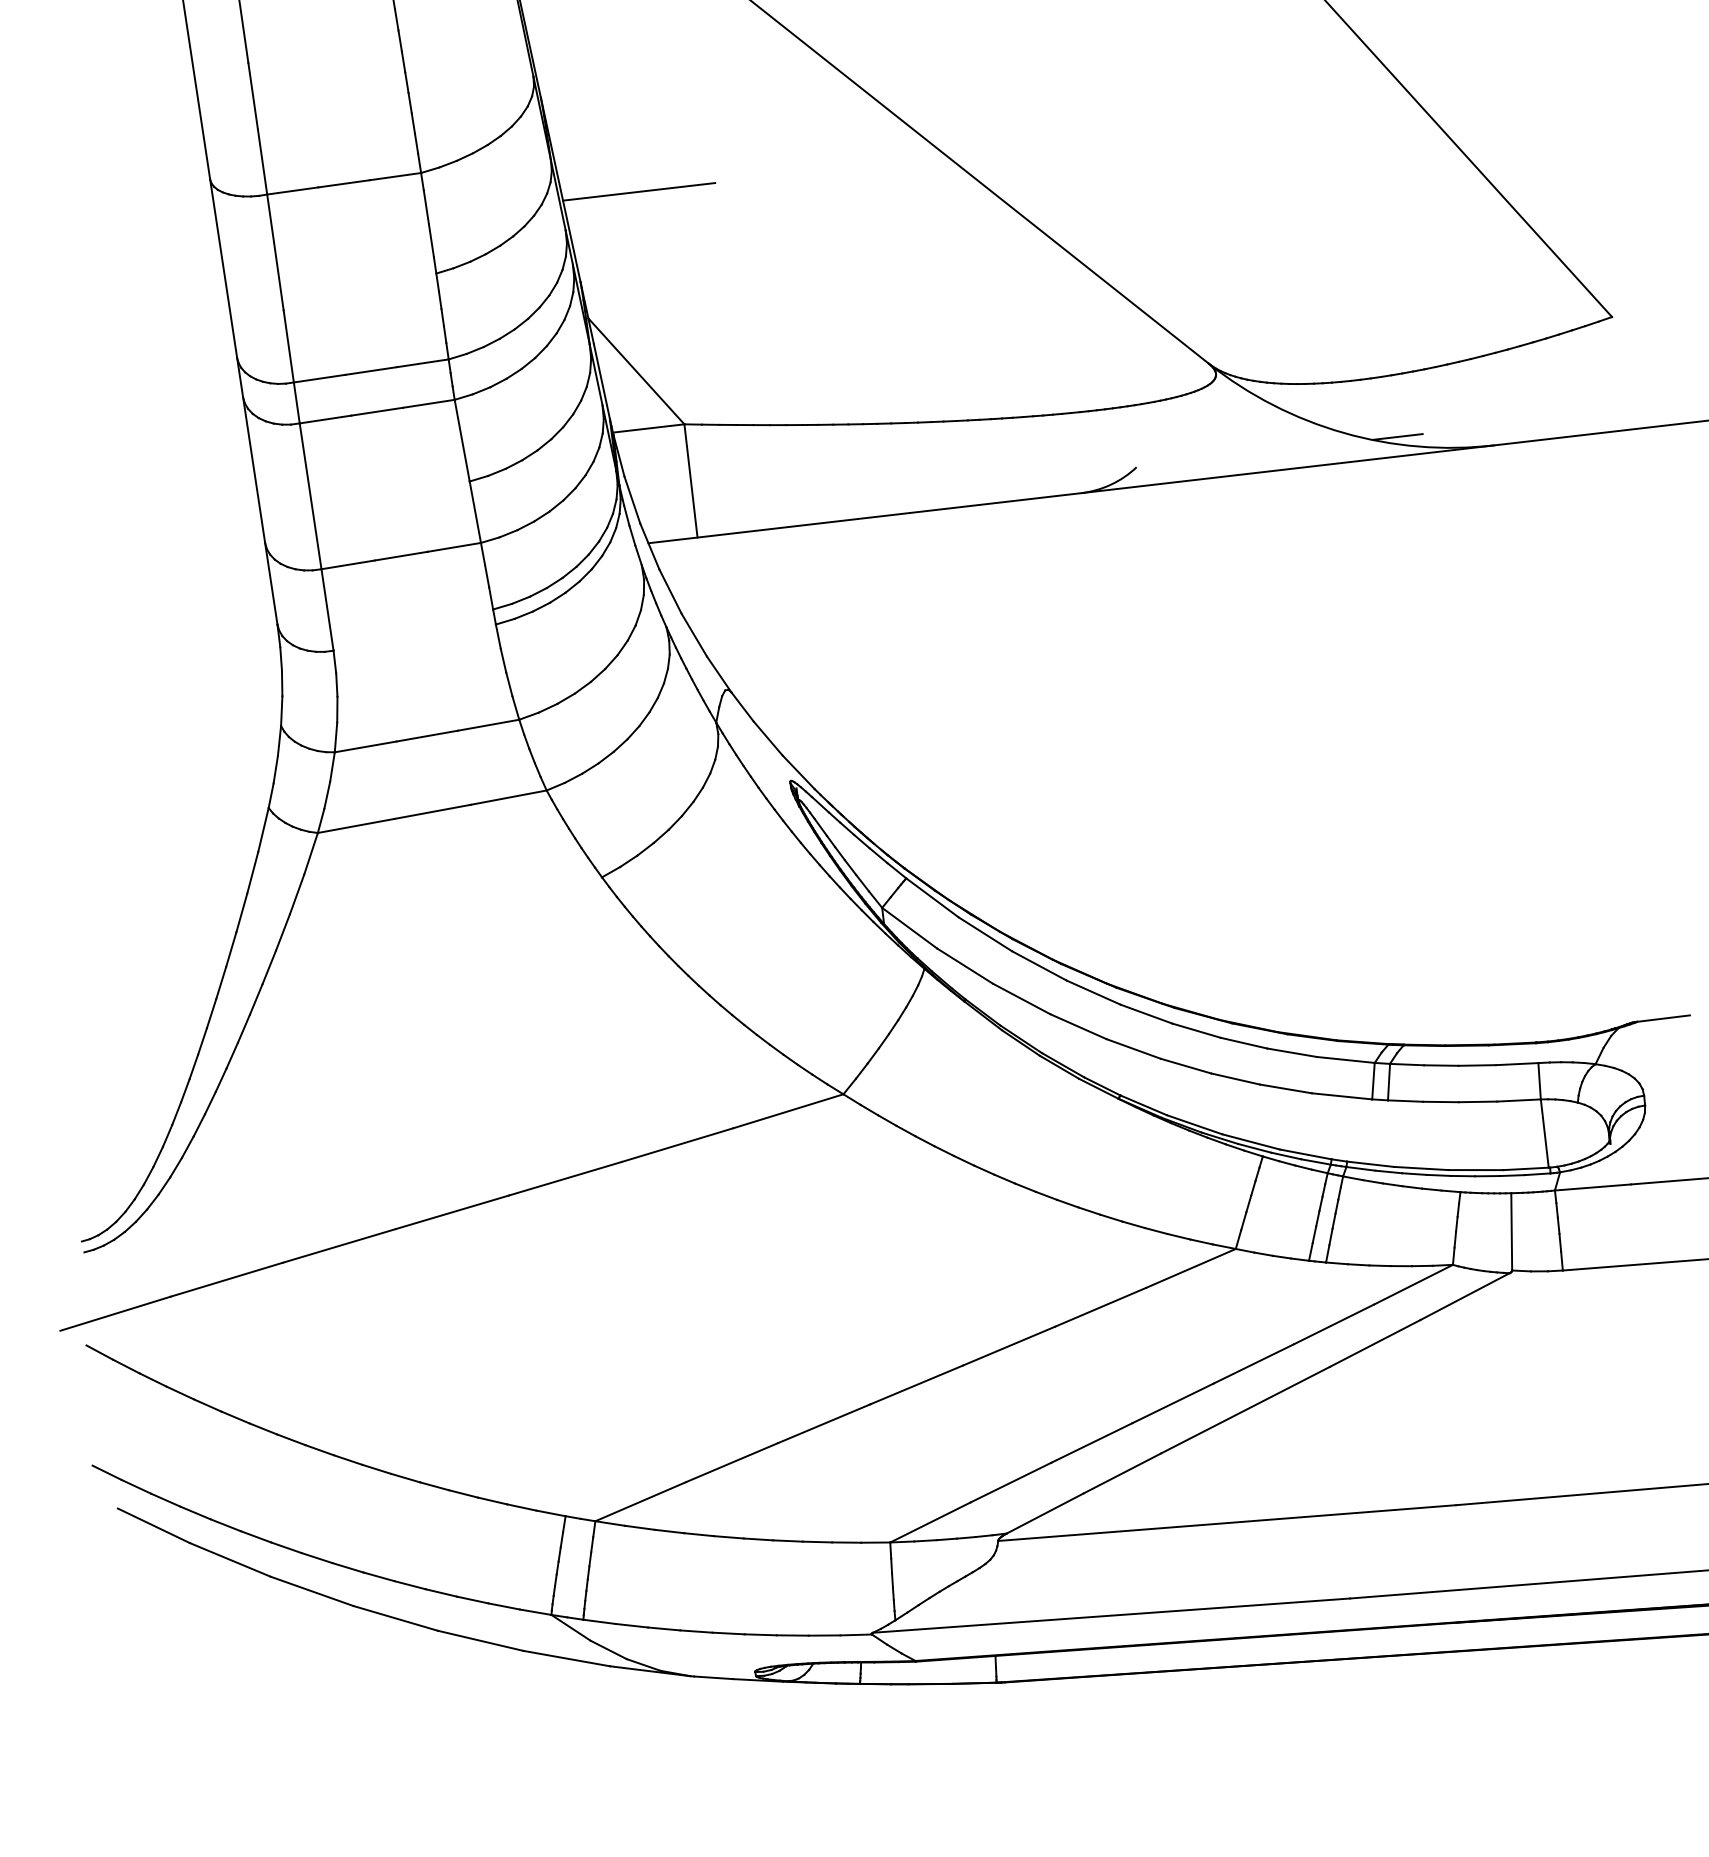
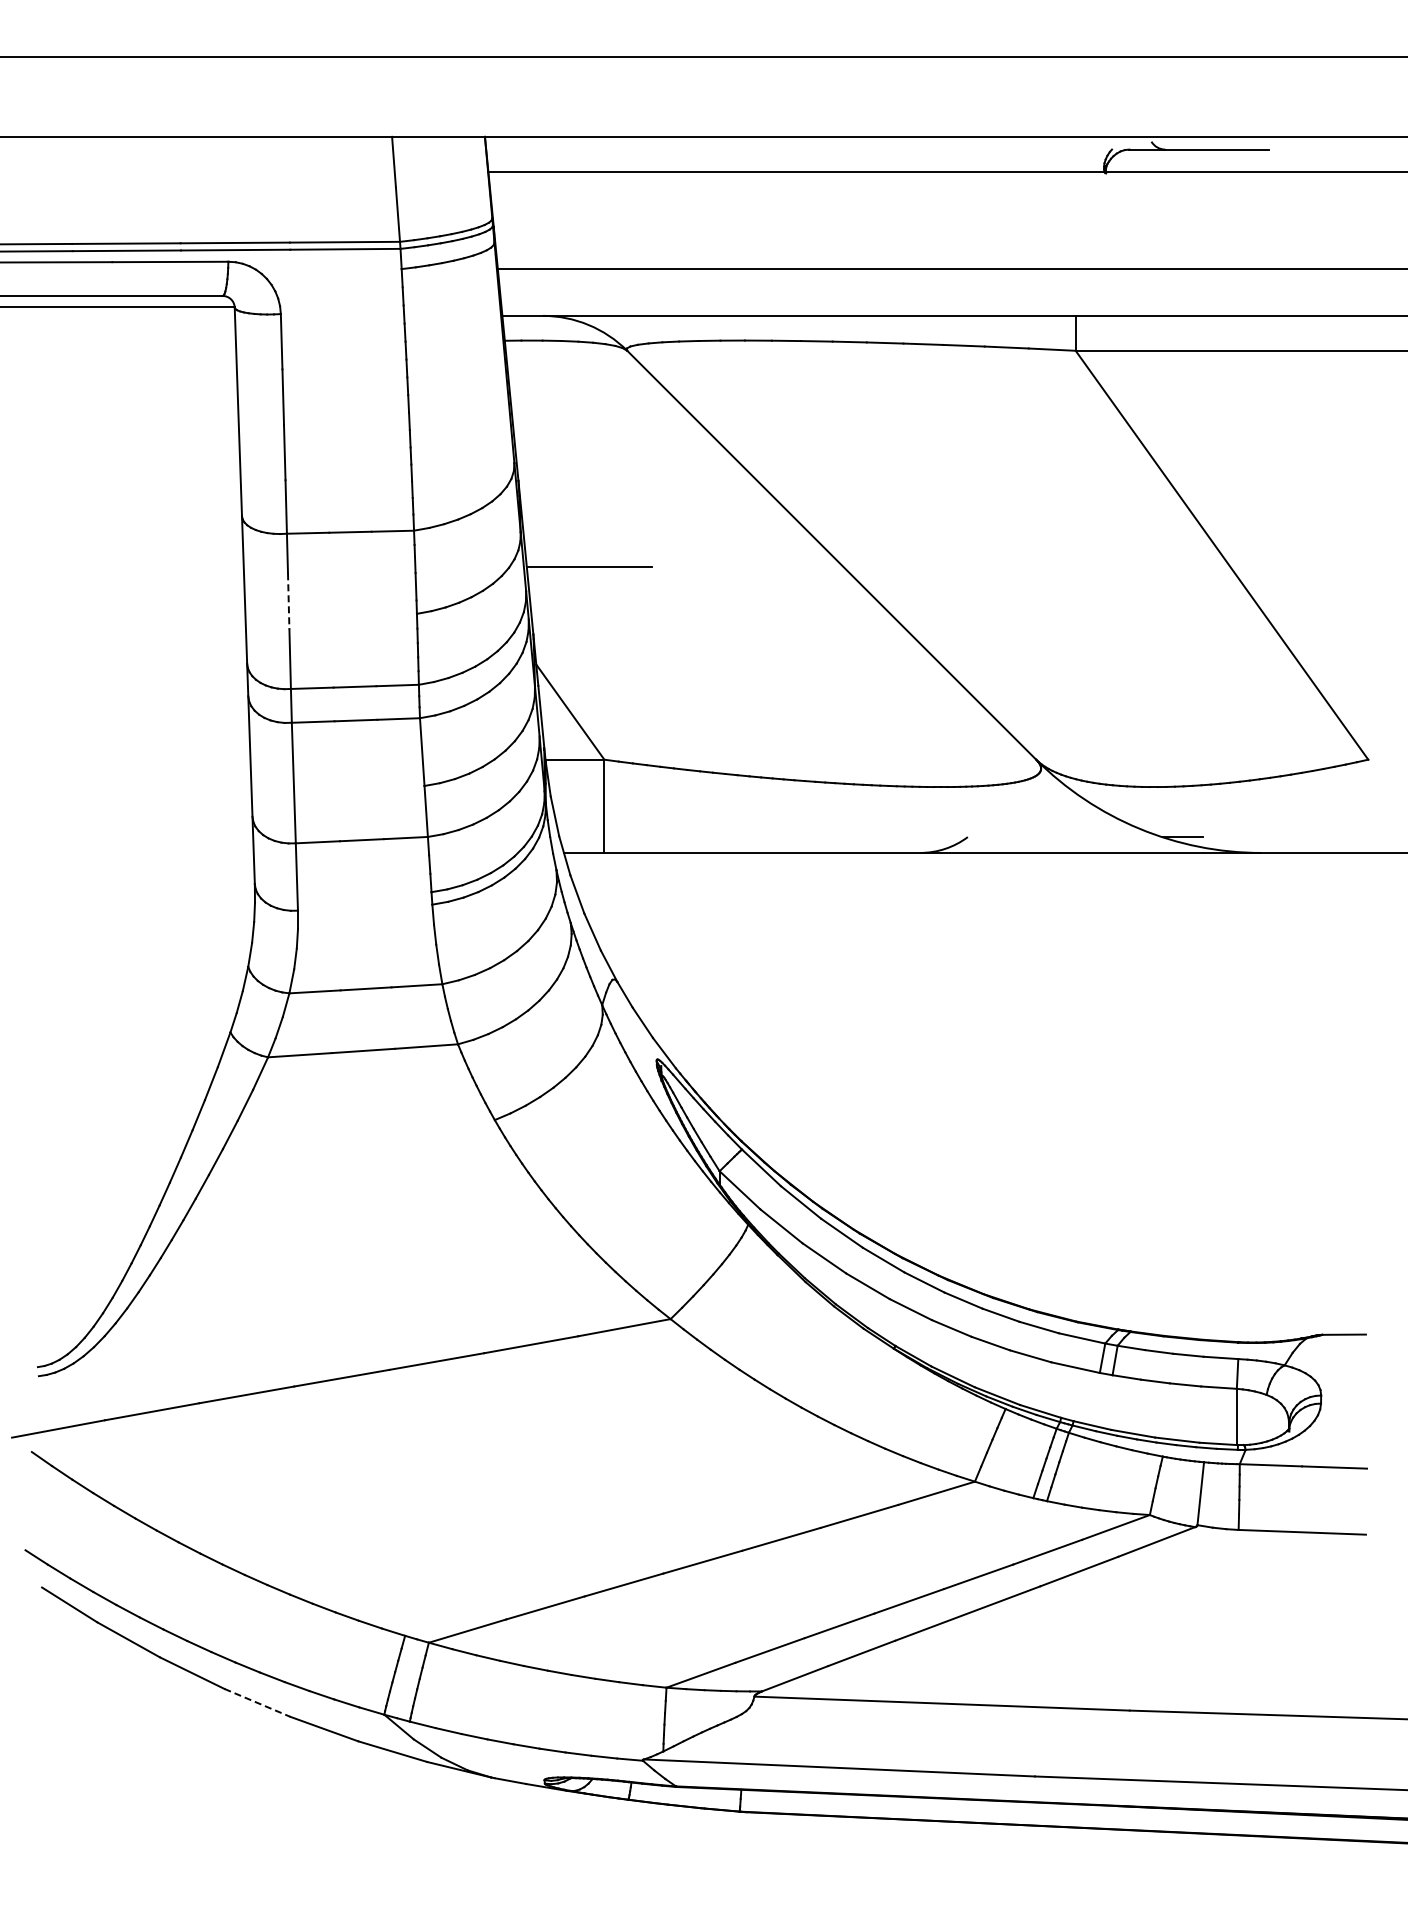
line: (278, 276) -> (288, 601), solid -> dashed
line: (395, 1617) -> (257, 1702), solid -> dashed

